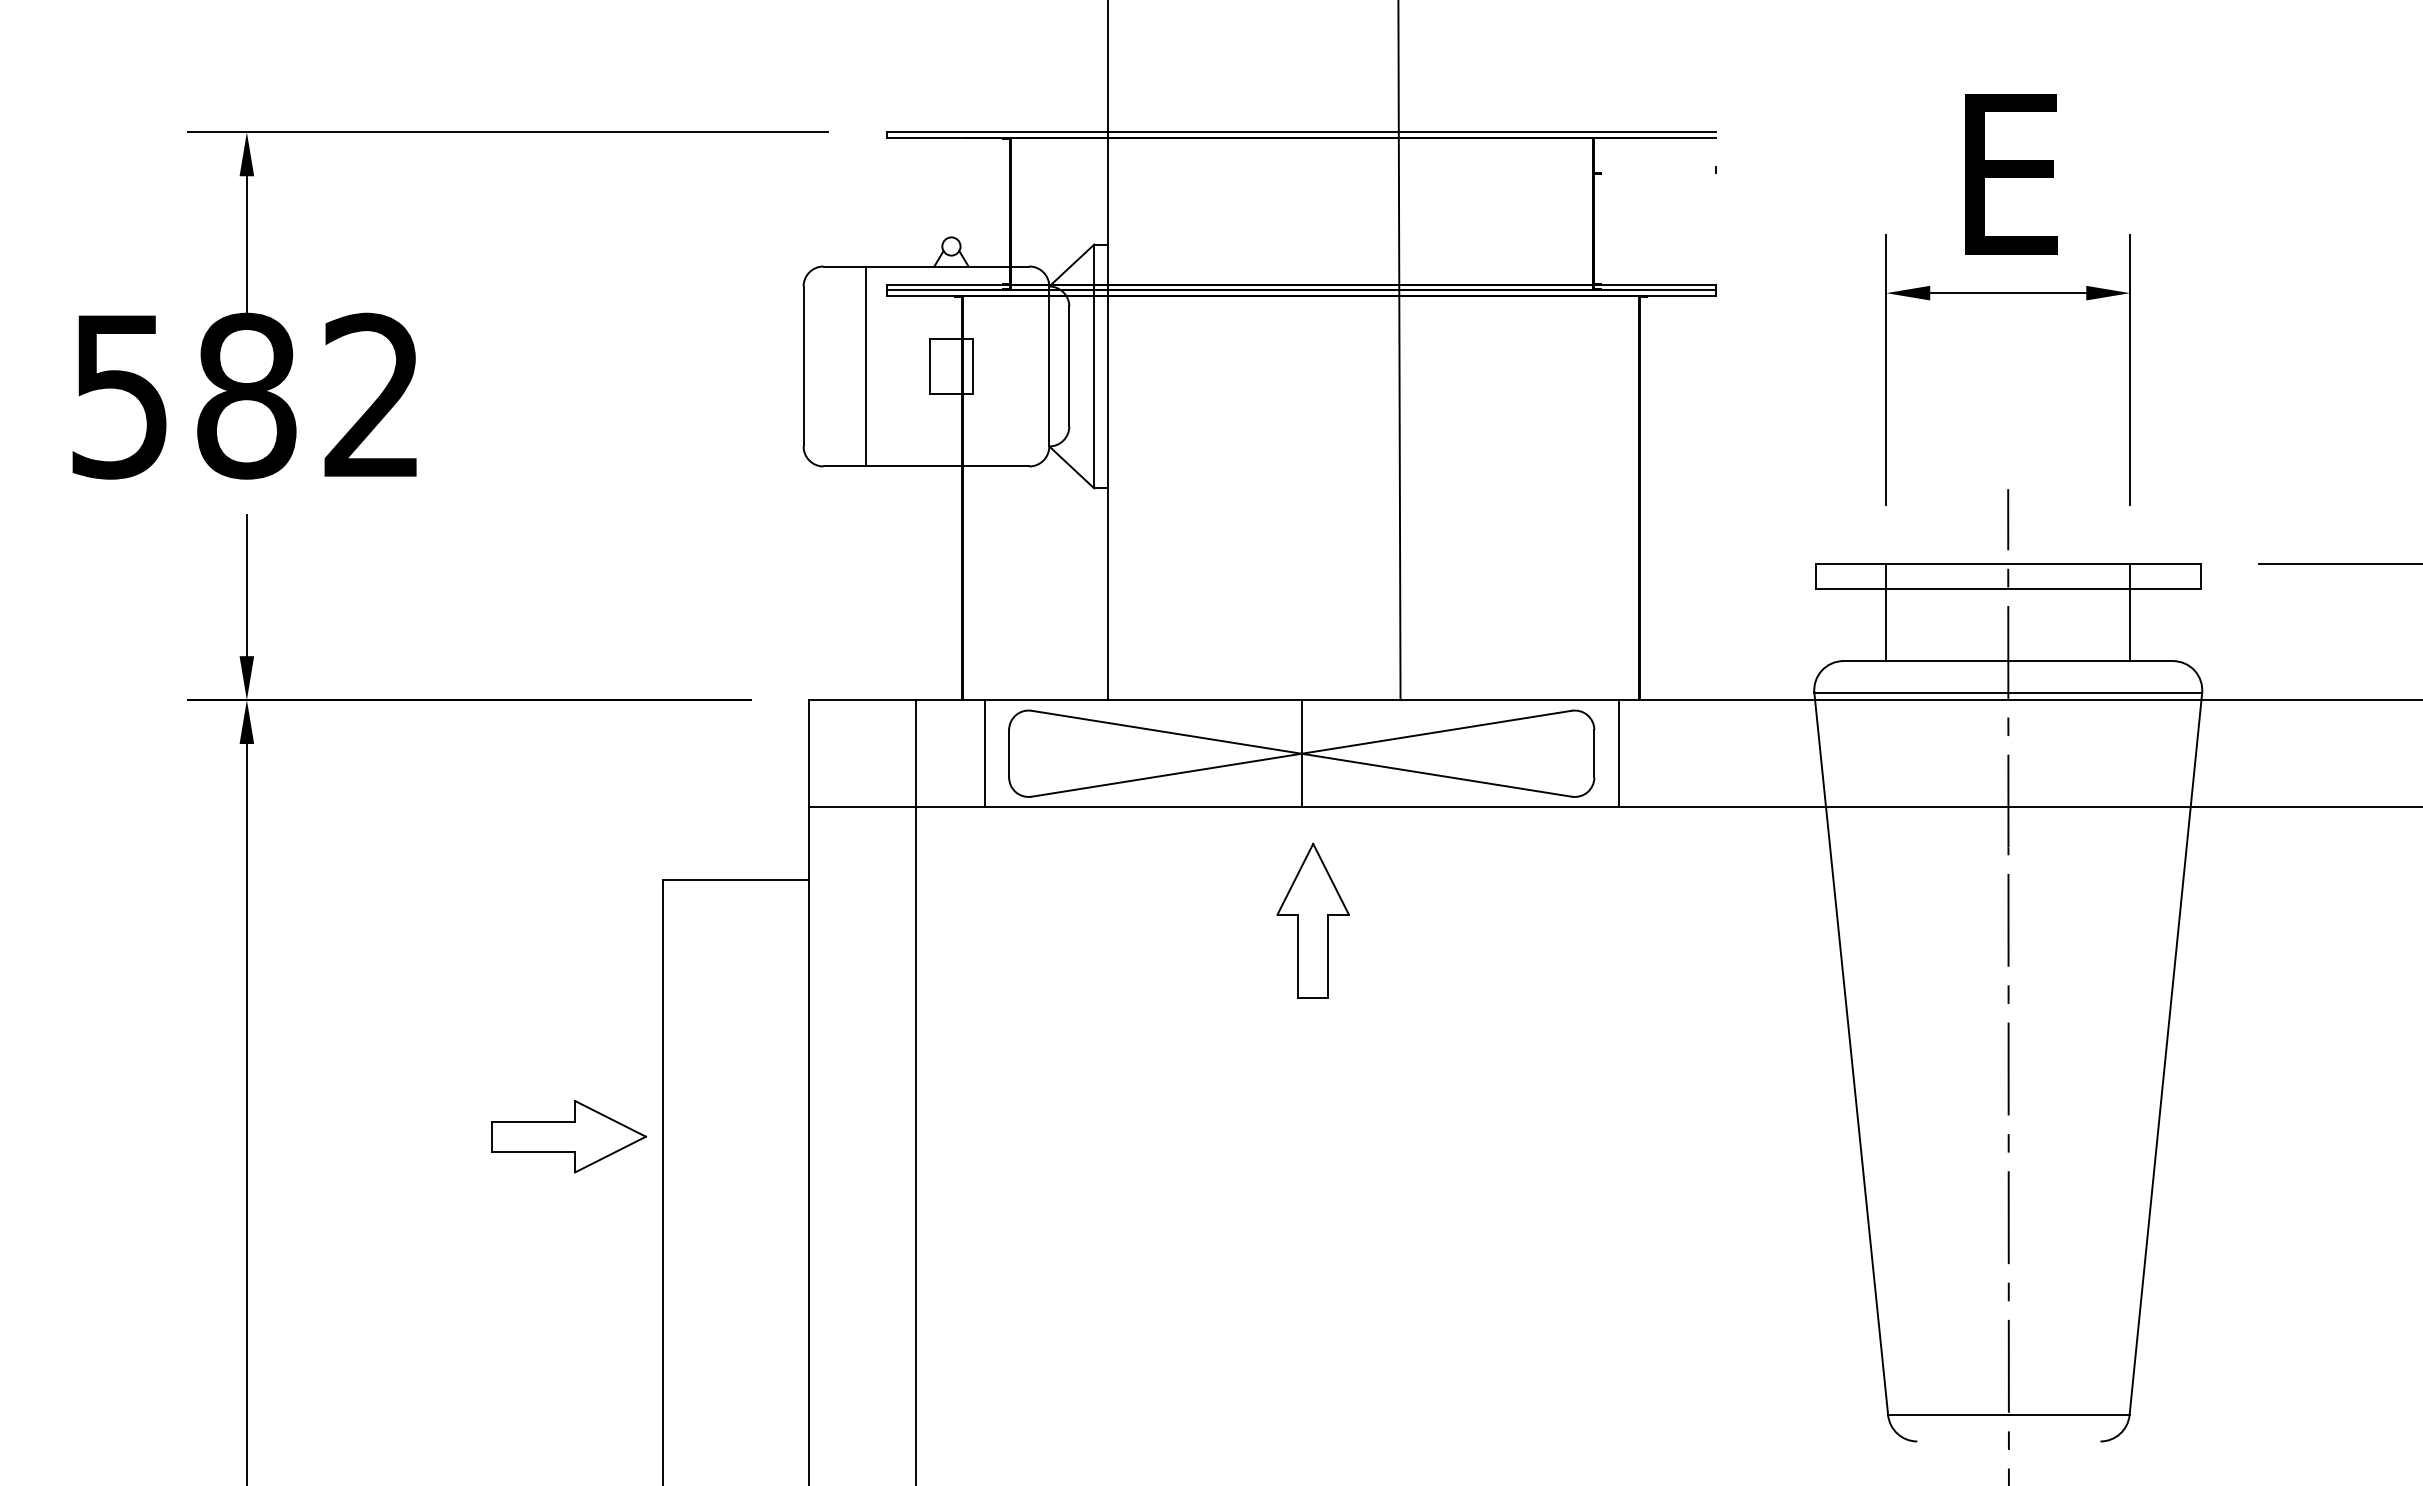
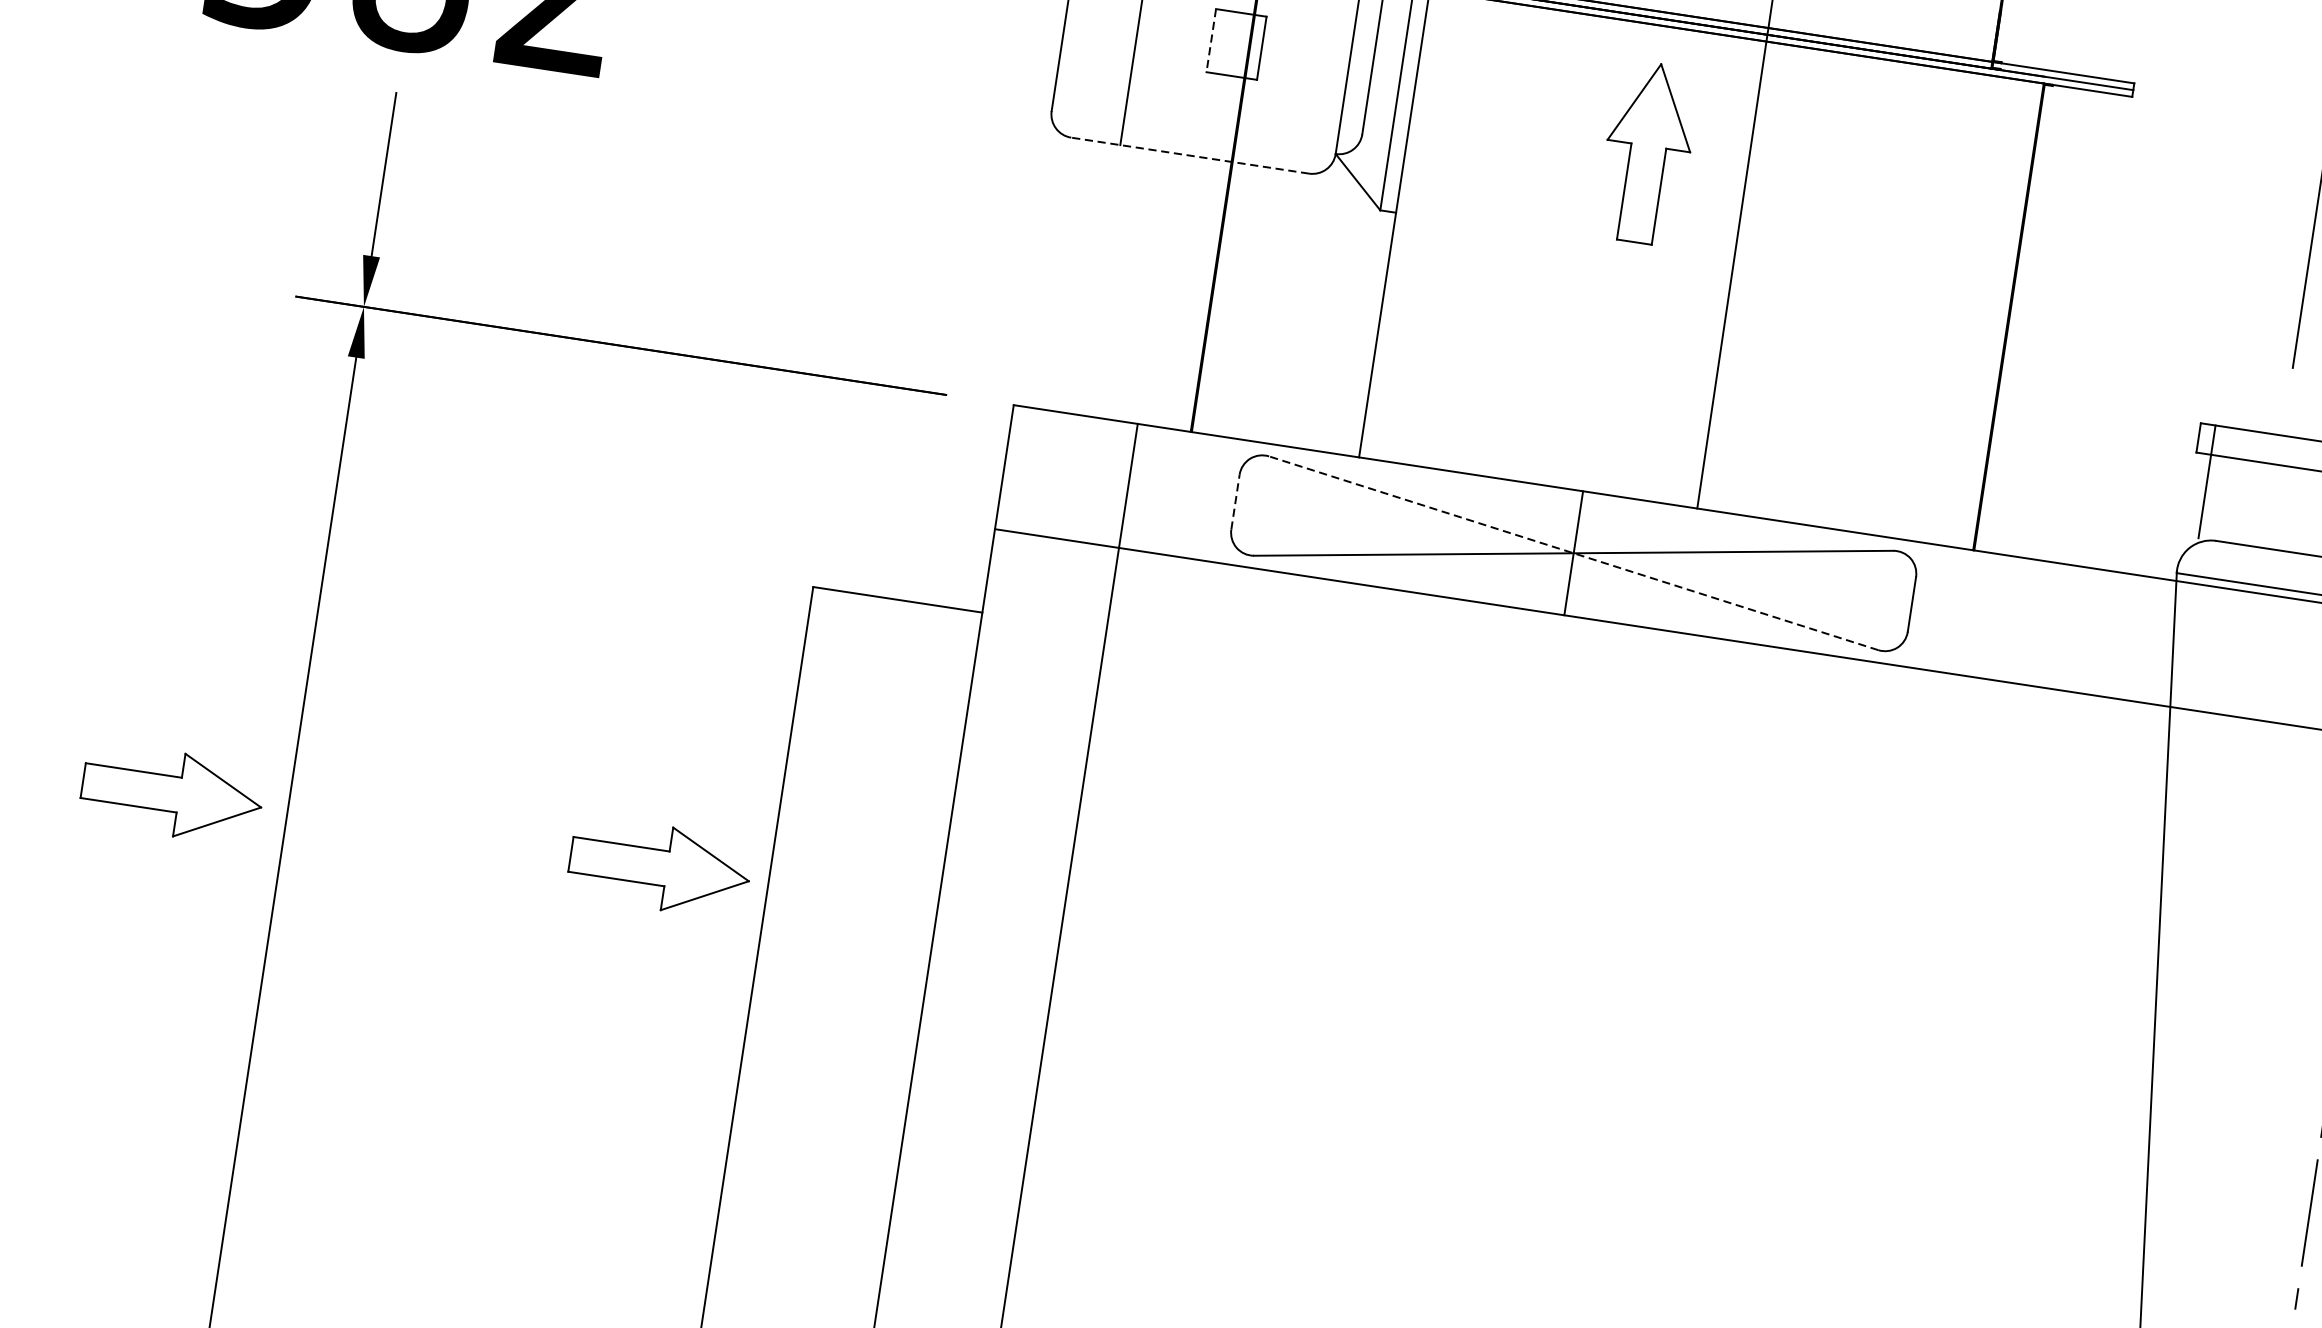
line: (929, 366) -> (1211, 40), solid -> dashed
line: (926, 466) -> (1190, 155), solid -> dashed
line: (1886, 612) -> (2207, 482), moved
line: (984, 753) -> (1207, 497), removed
line: (1009, 753) -> (1236, 501), solid -> dashed
line: (1301, 753) -> (1573, 552), solid -> dashed
line: (1618, 753) -> (1939, 608), removed
part: (1312, 920) -> (1647, 152), moved
part: (146, 1136) -> (171, 793), added

